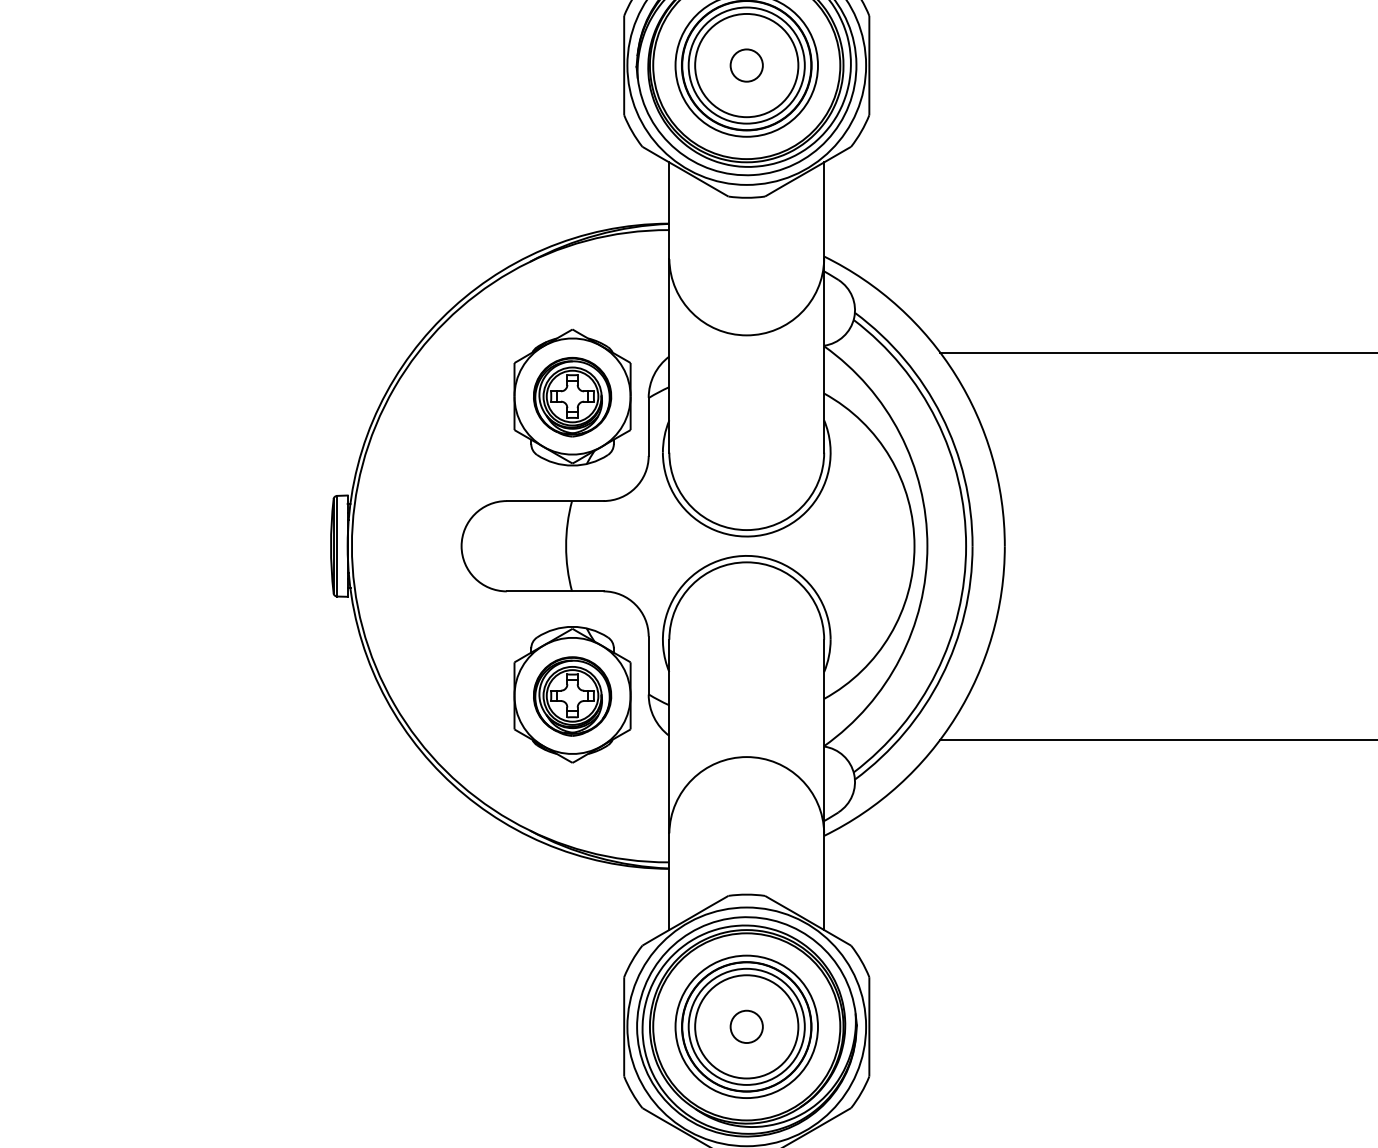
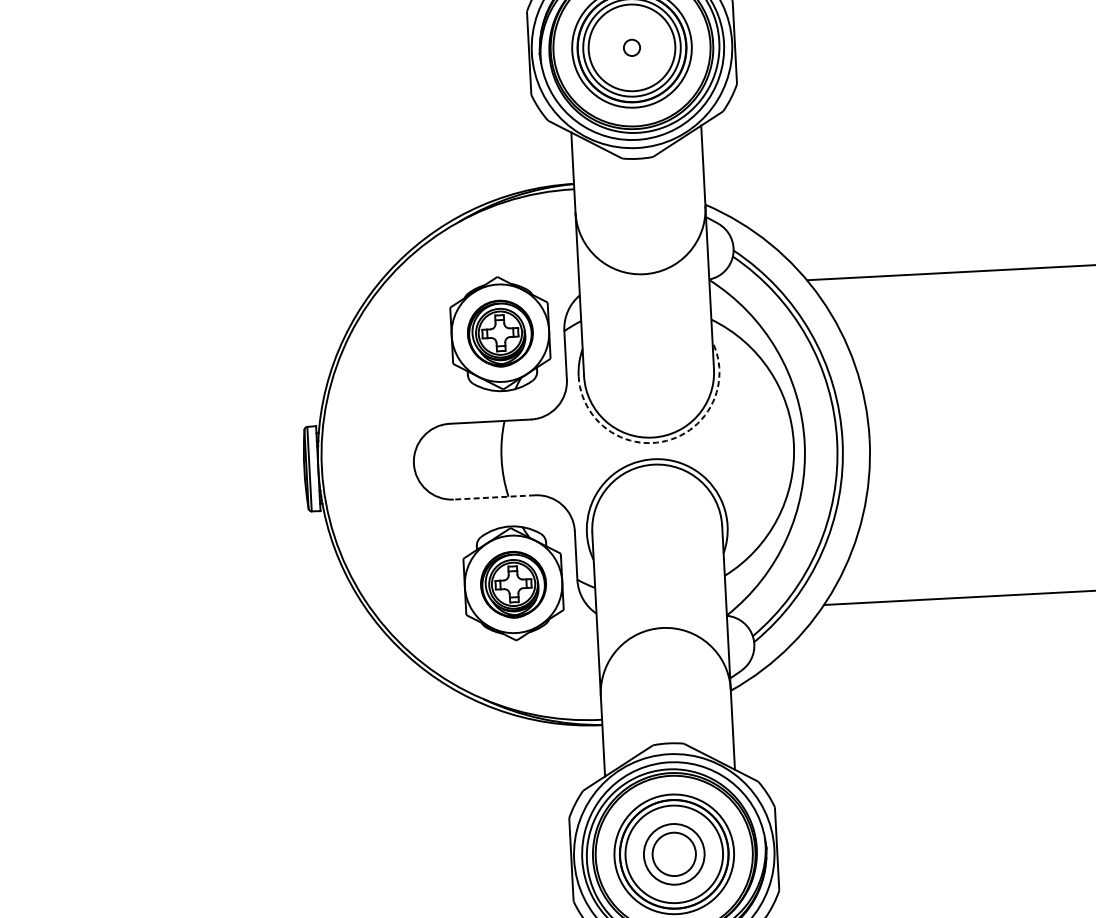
circle: (746, 65) -> (631, 47), size x0.6
arc: (763, 534) -> (666, 440), solid -> dashed
line: (554, 591) -> (493, 497), solid -> dashed
circle: (746, 1026) -> (674, 854), size x0.7
circle: (746, 1026) -> (674, 854), size x1.6

